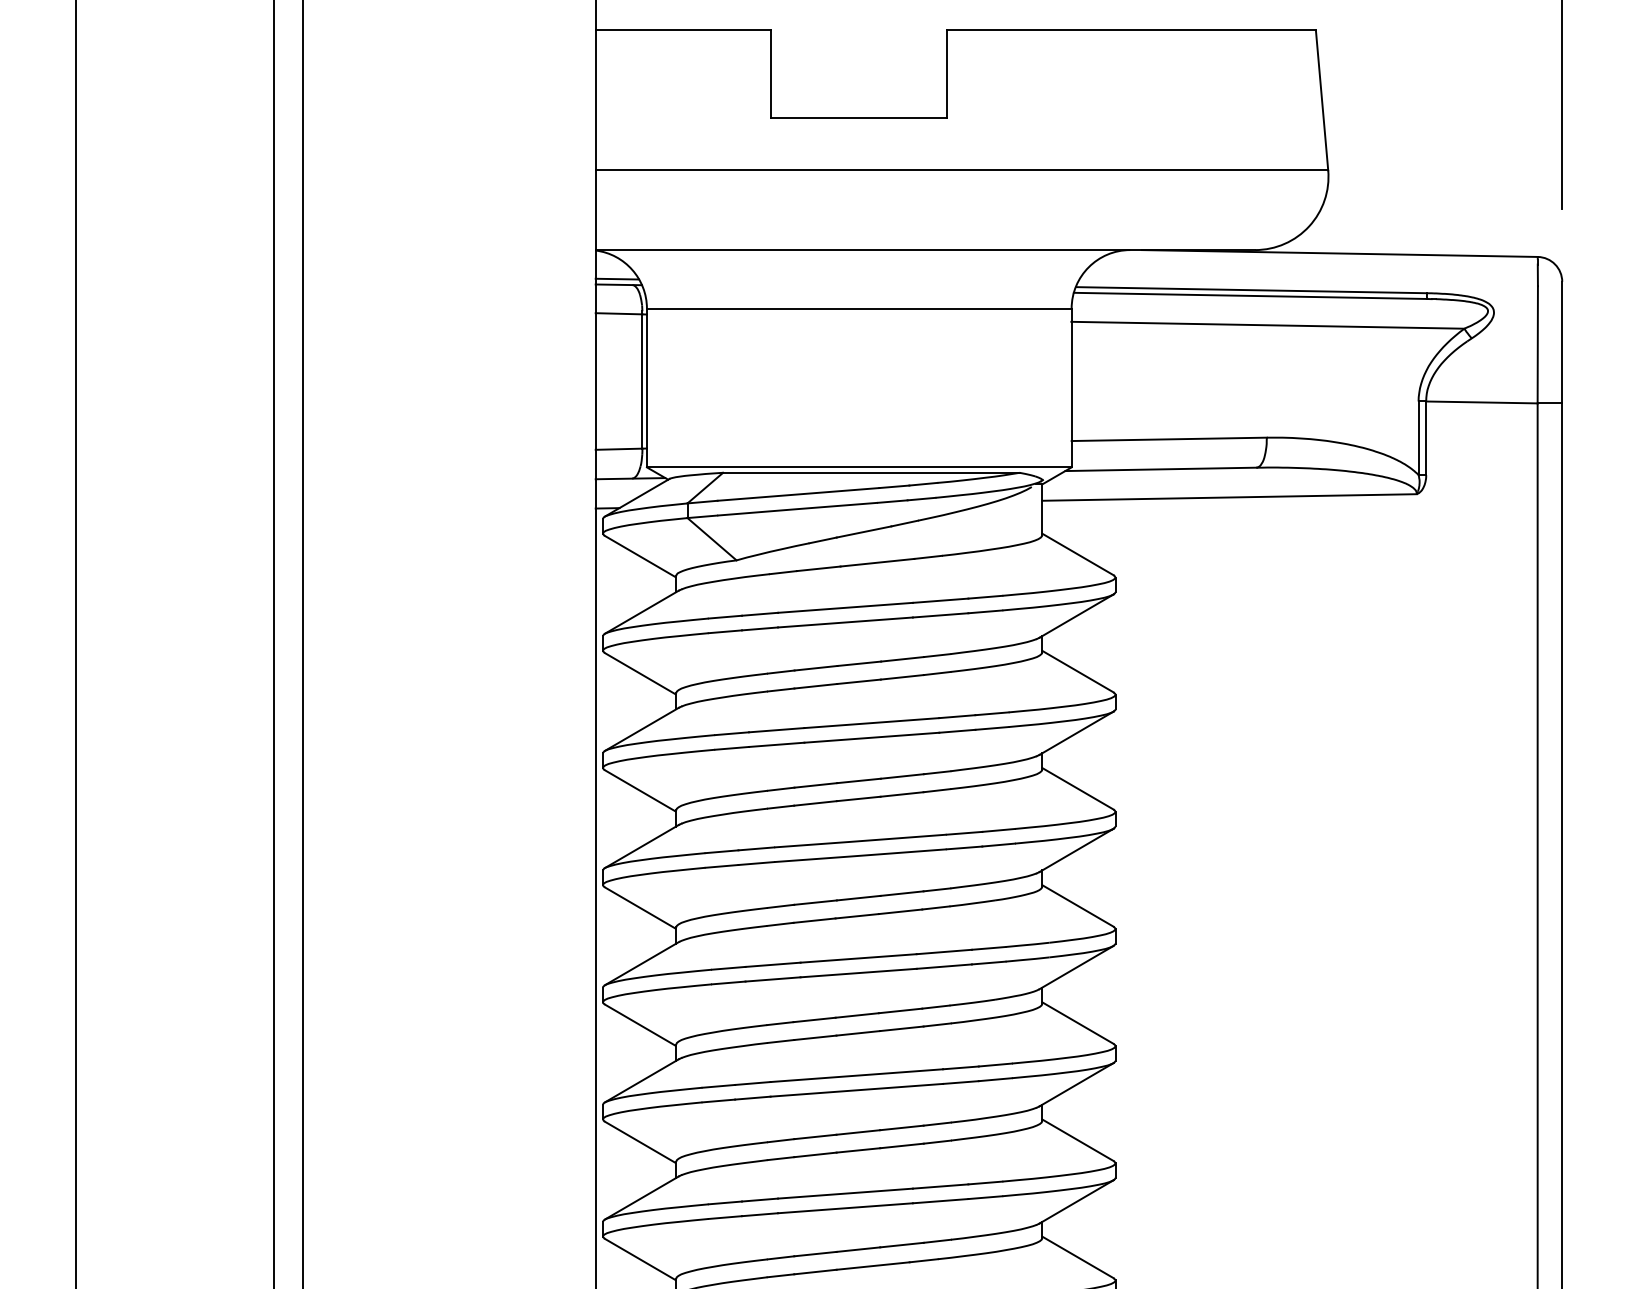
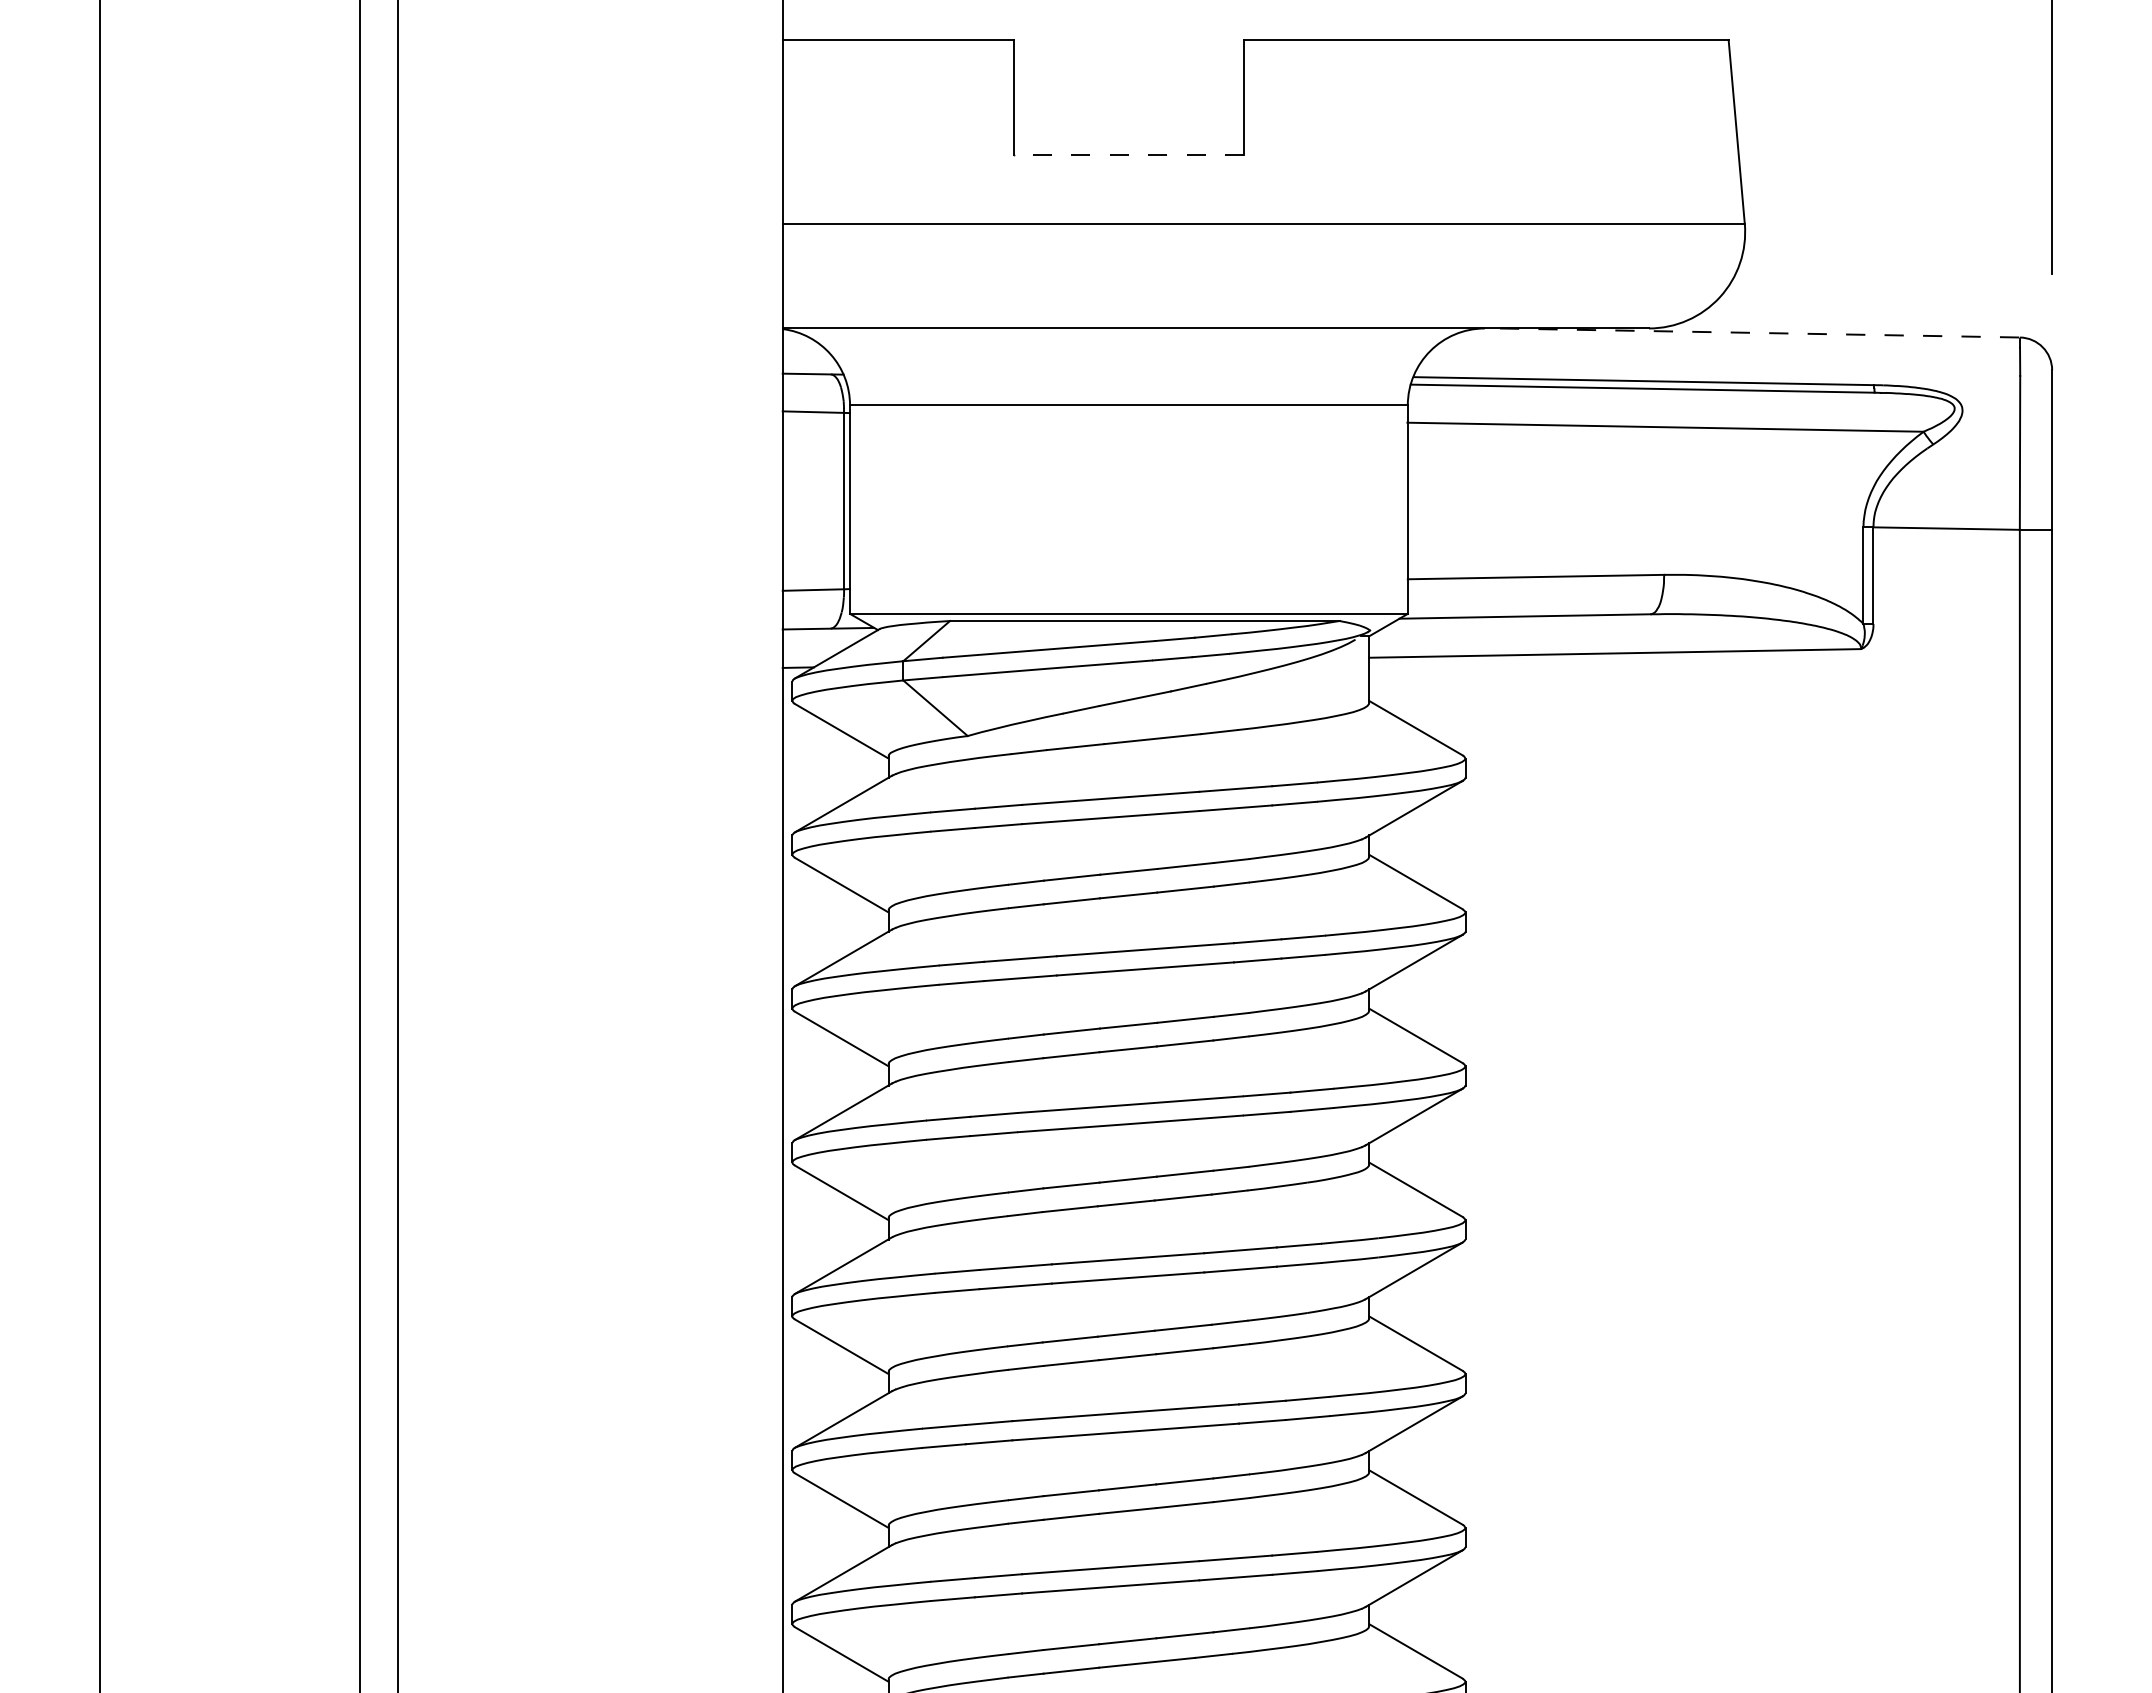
line: (858, 118) -> (1128, 155), solid -> dashed
line: (1339, 253) -> (1759, 333), solid -> dashed
line: (616, 279) -> (810, 366), removed

